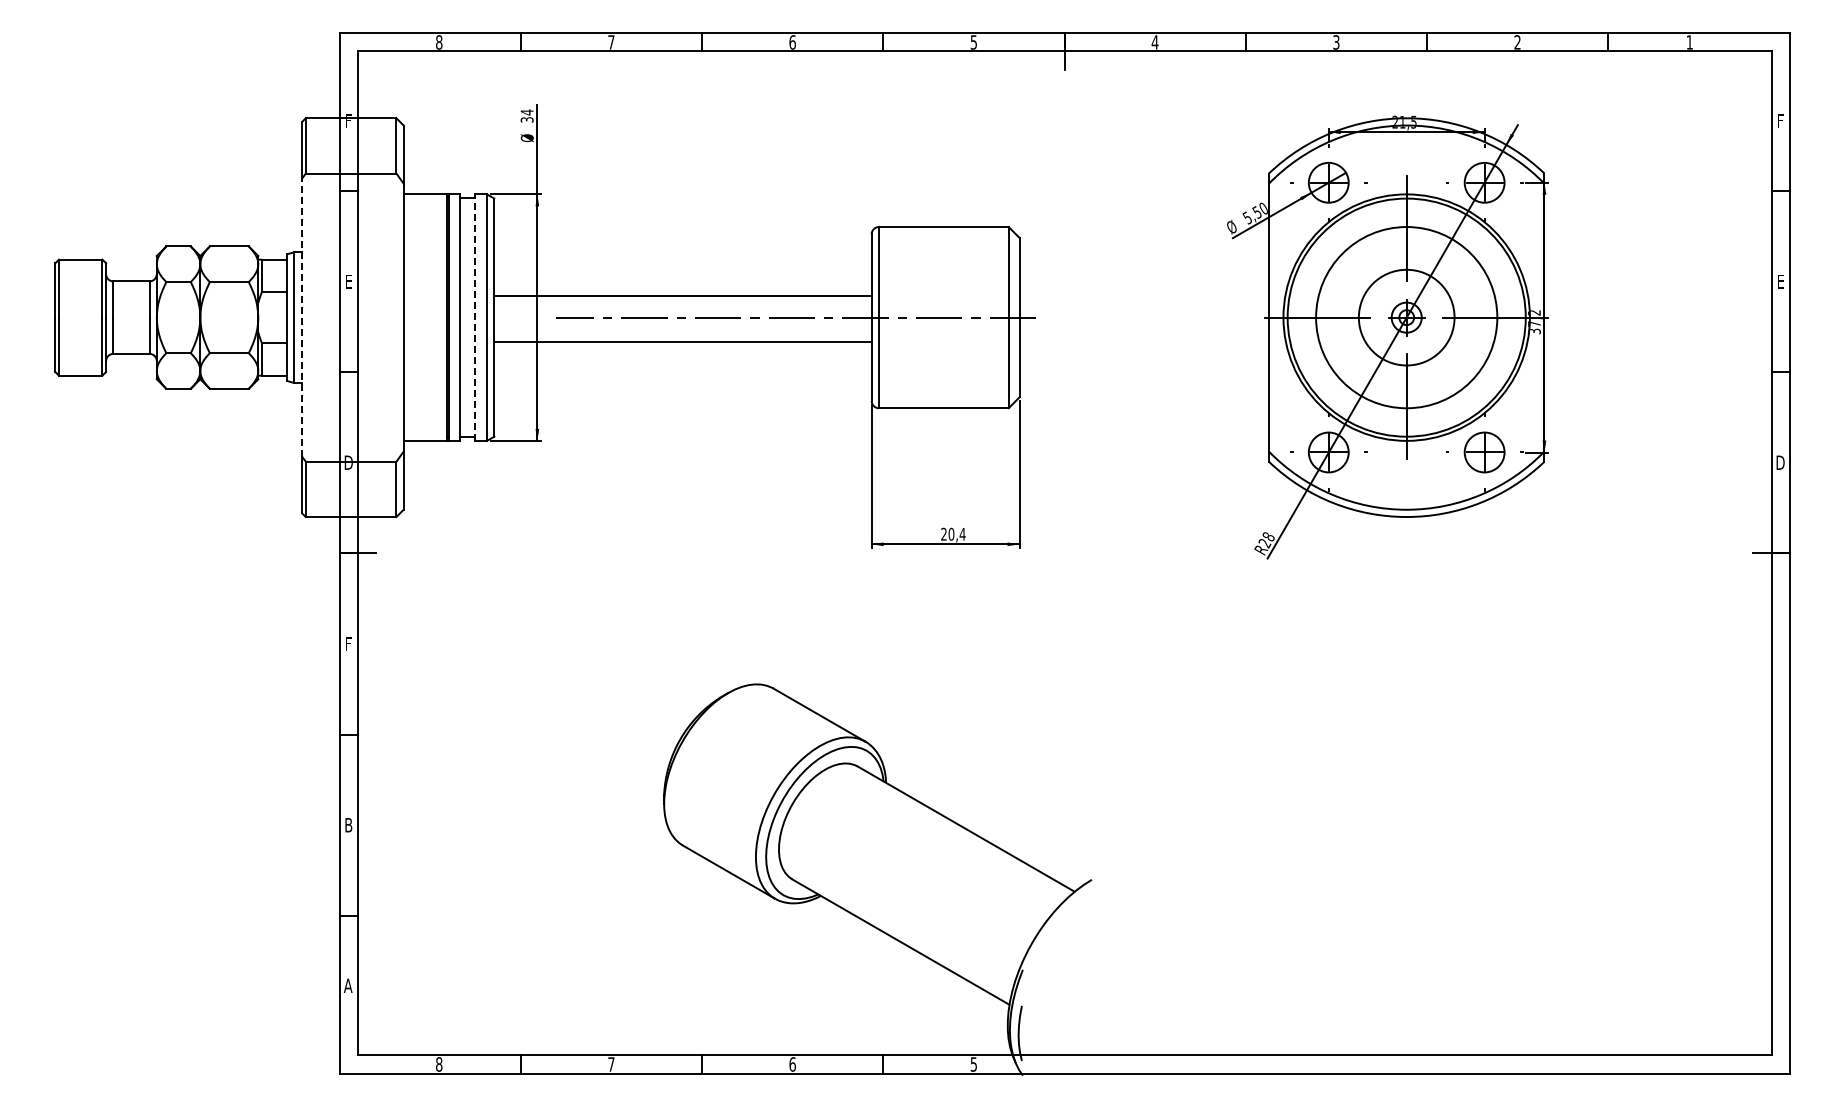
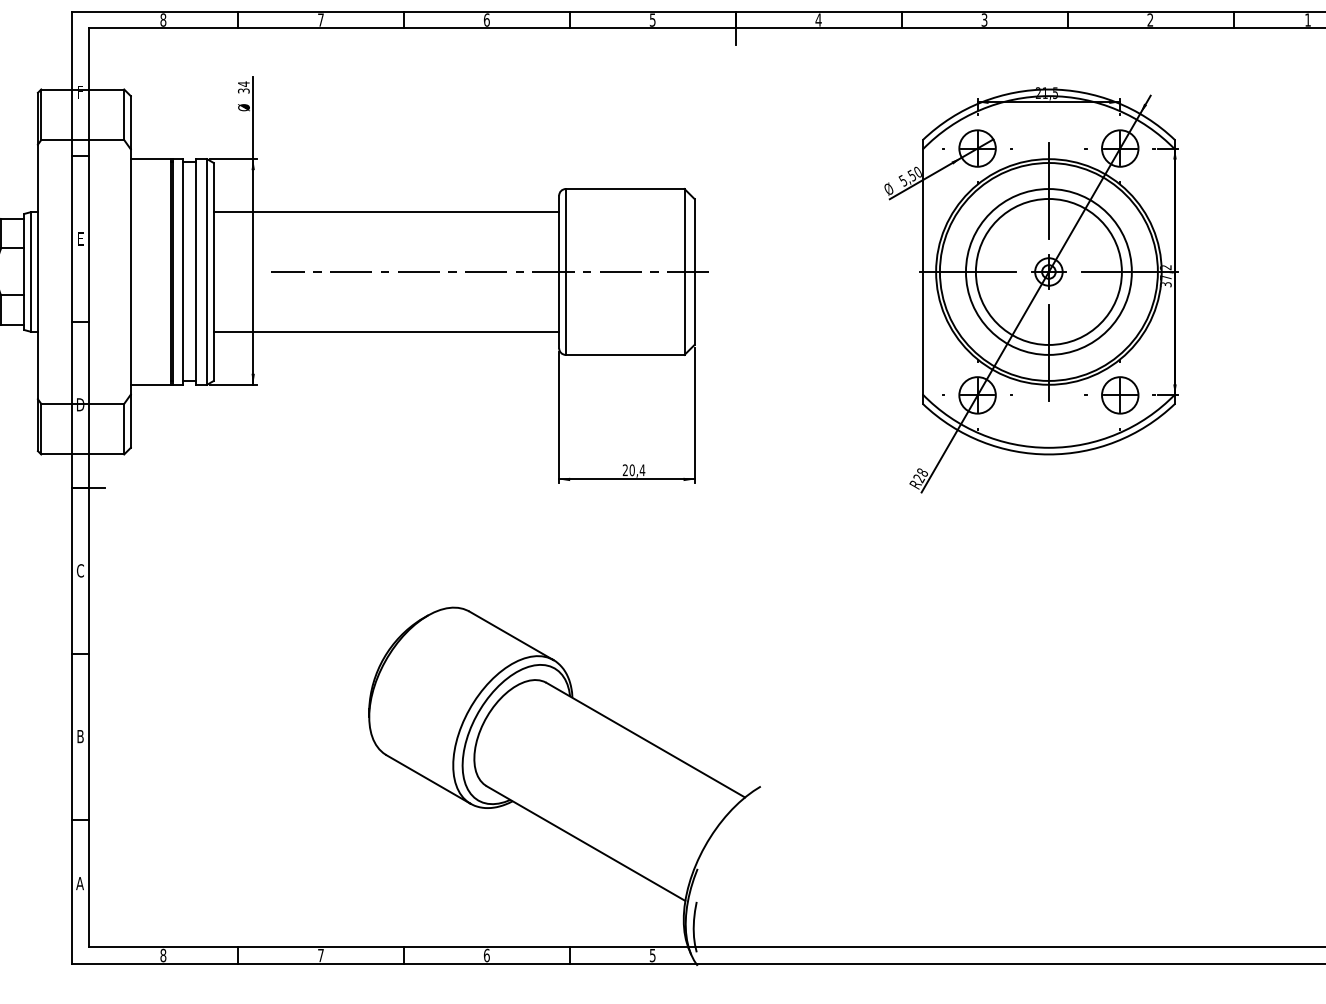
line: (682, 296) -> (386, 212), moved
line: (302, 317) -> (38, 271), dashed -> solid
line: (474, 317) -> (195, 271), dashed -> solid
circle: (1406, 317) -> (1048, 271), size x1.67
line: (682, 341) -> (386, 331), moved
text: (348, 643) -> (80, 570), F -> C

